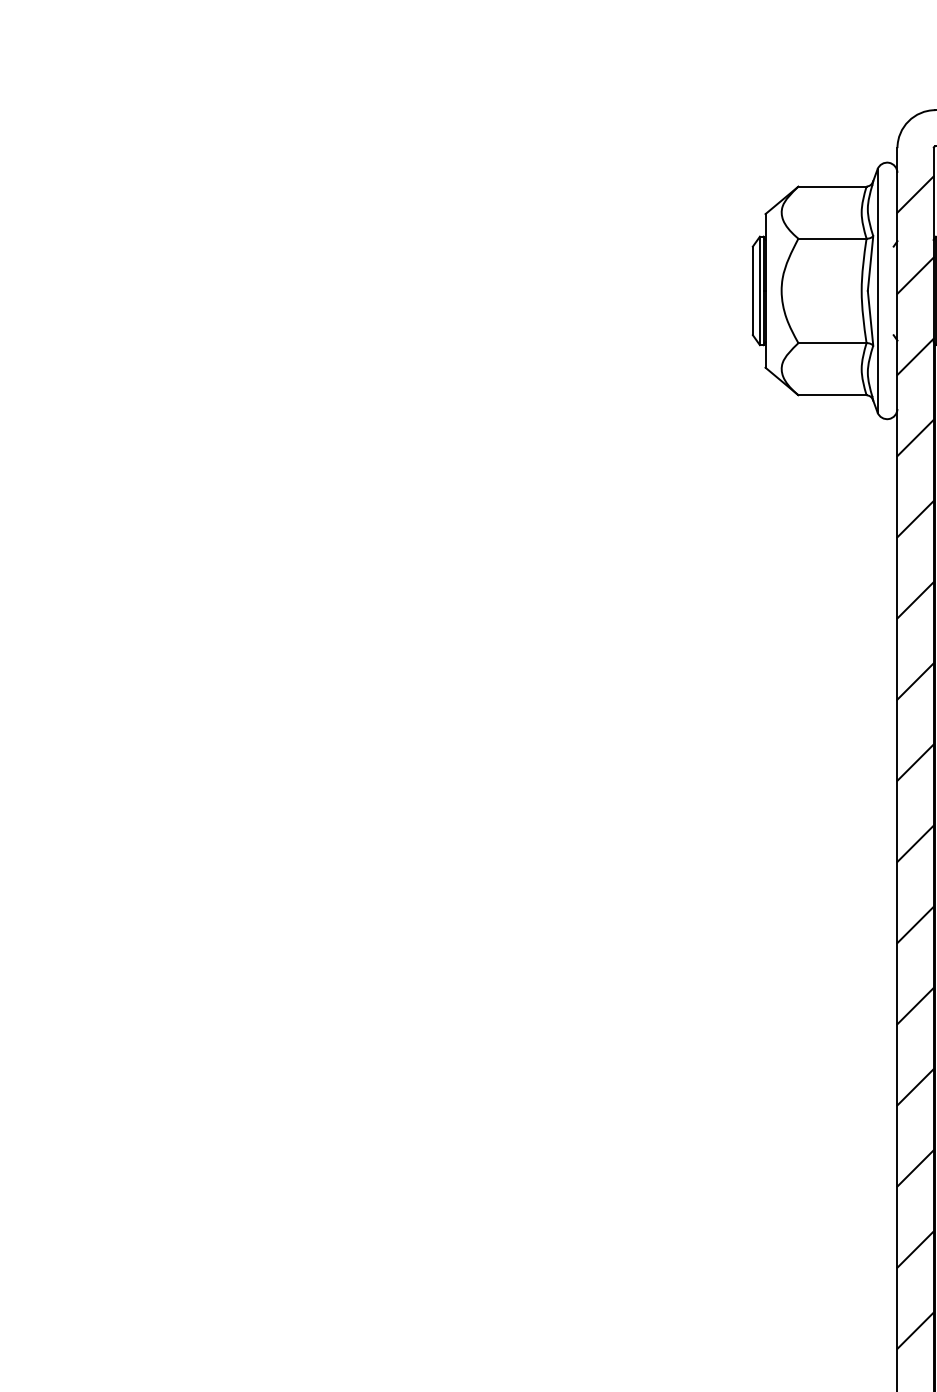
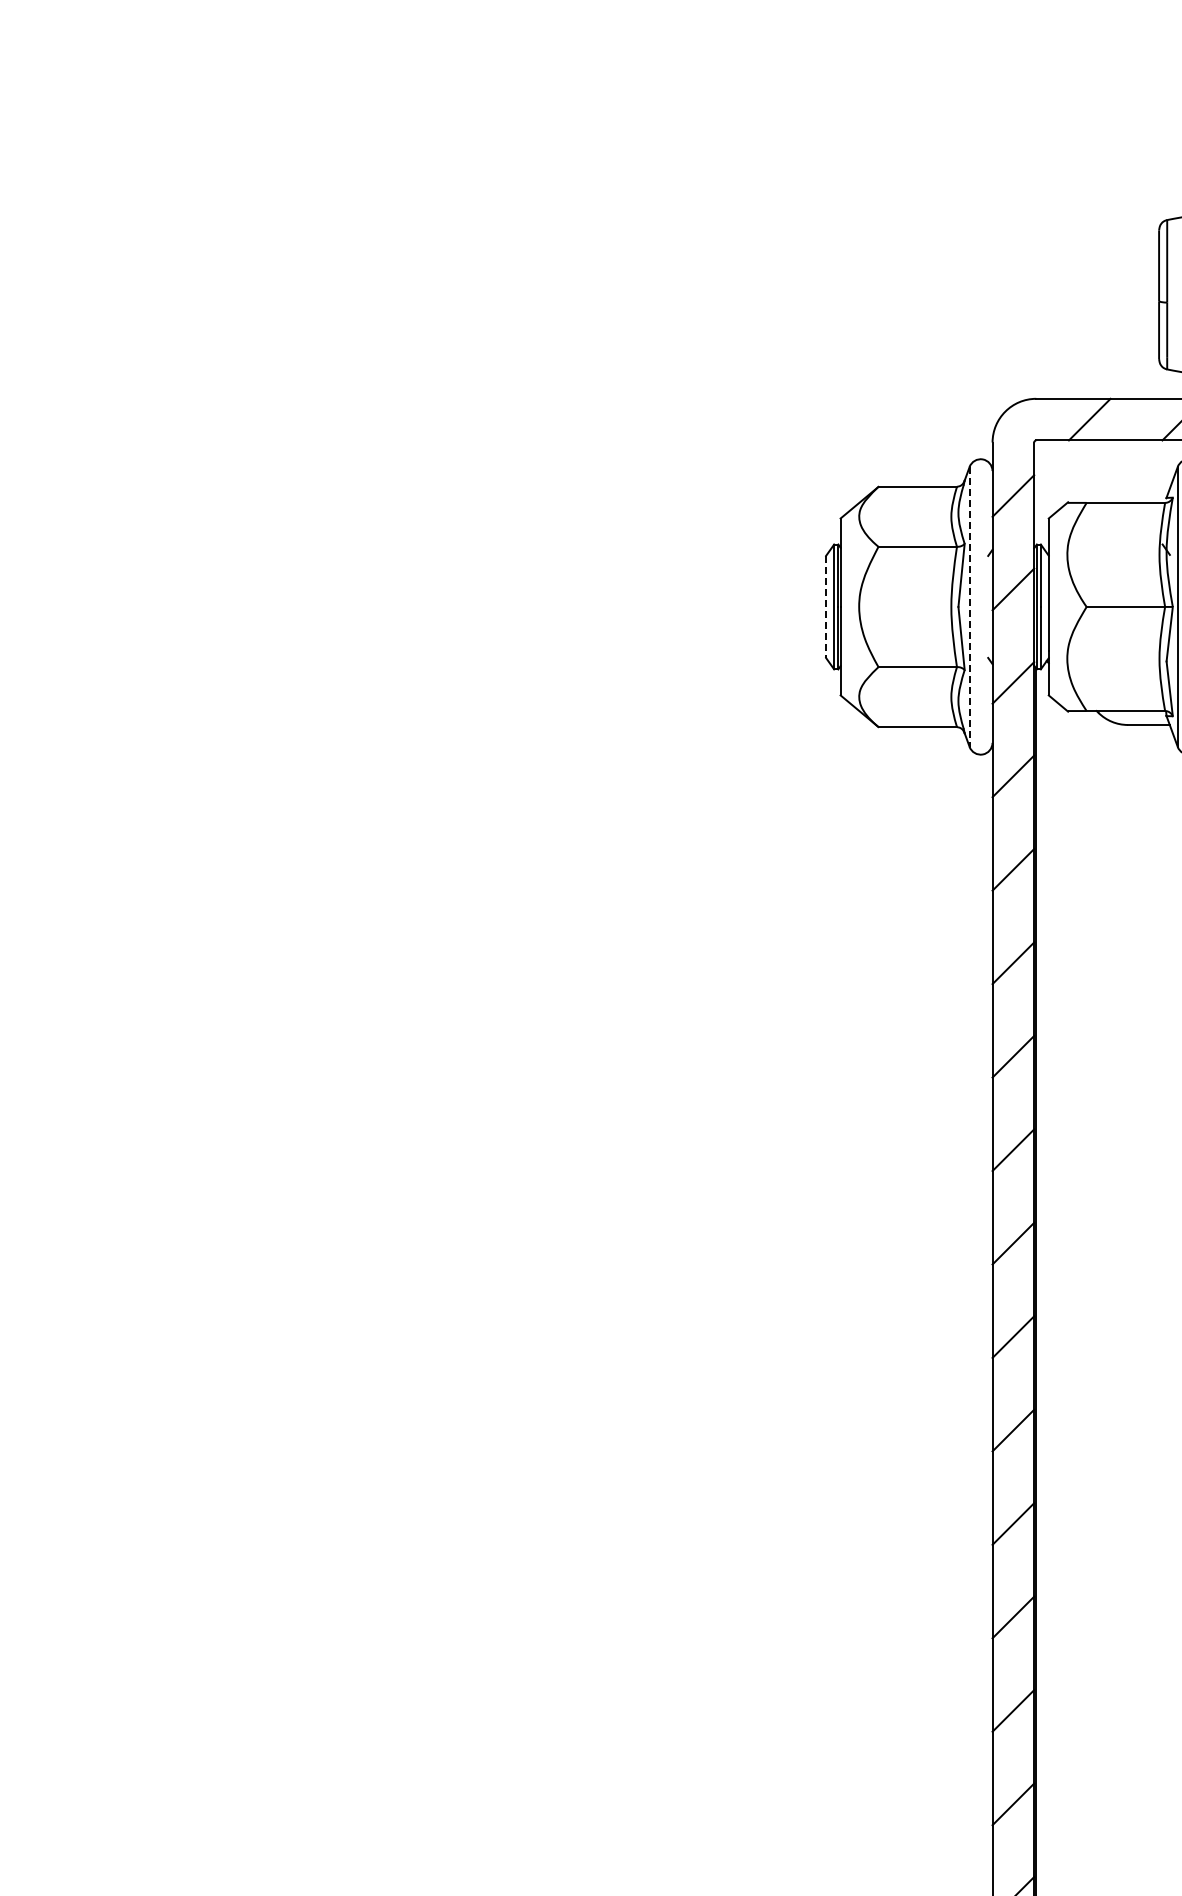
line: (753, 290) -> (826, 606), solid -> dashed
line: (877, 291) -> (969, 607), solid -> dashed

